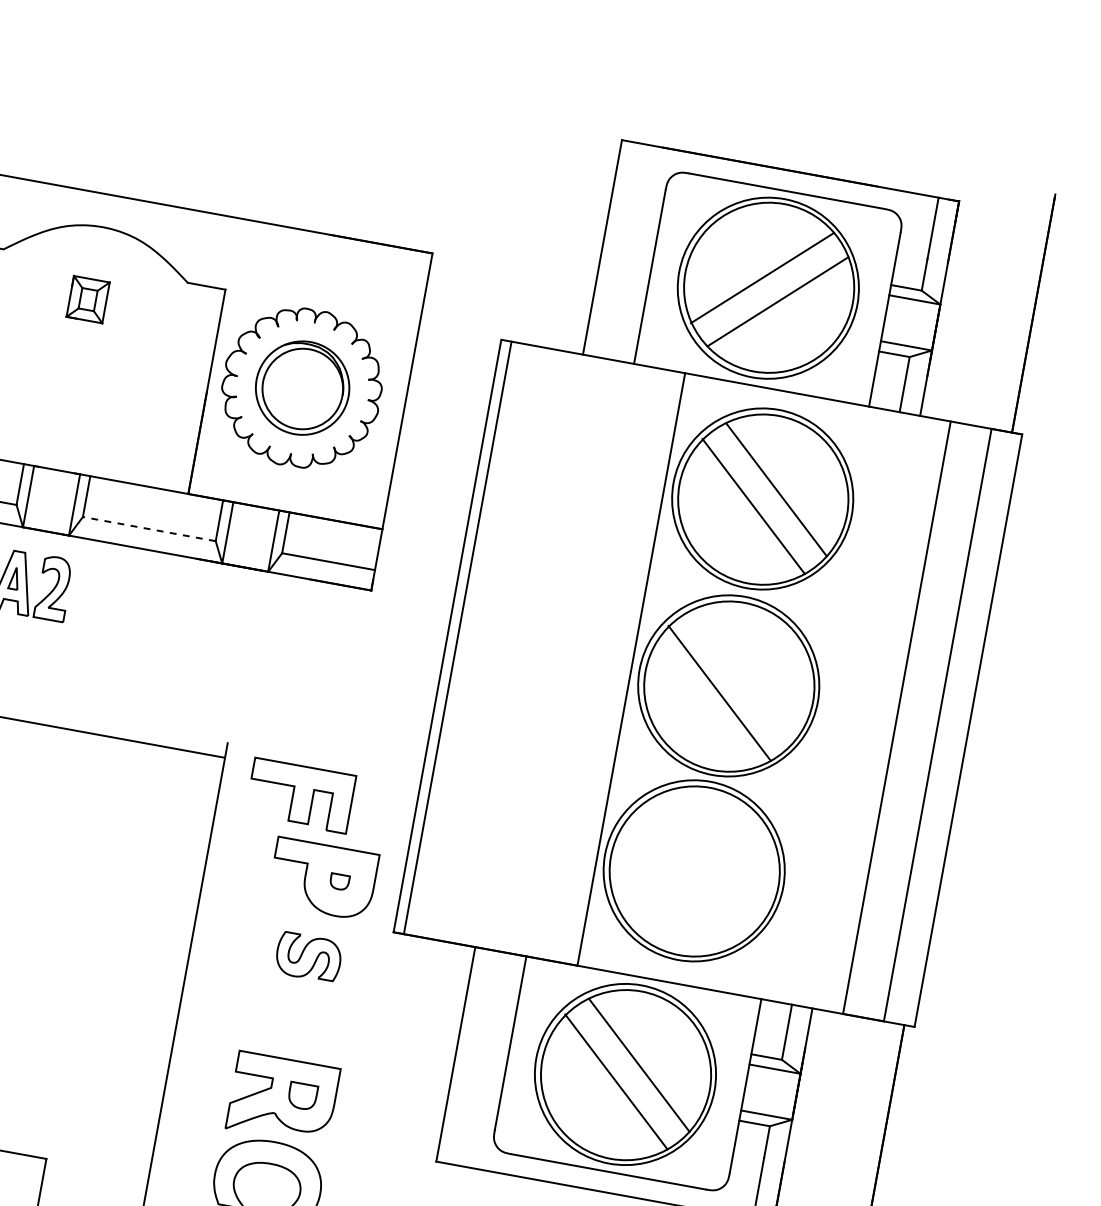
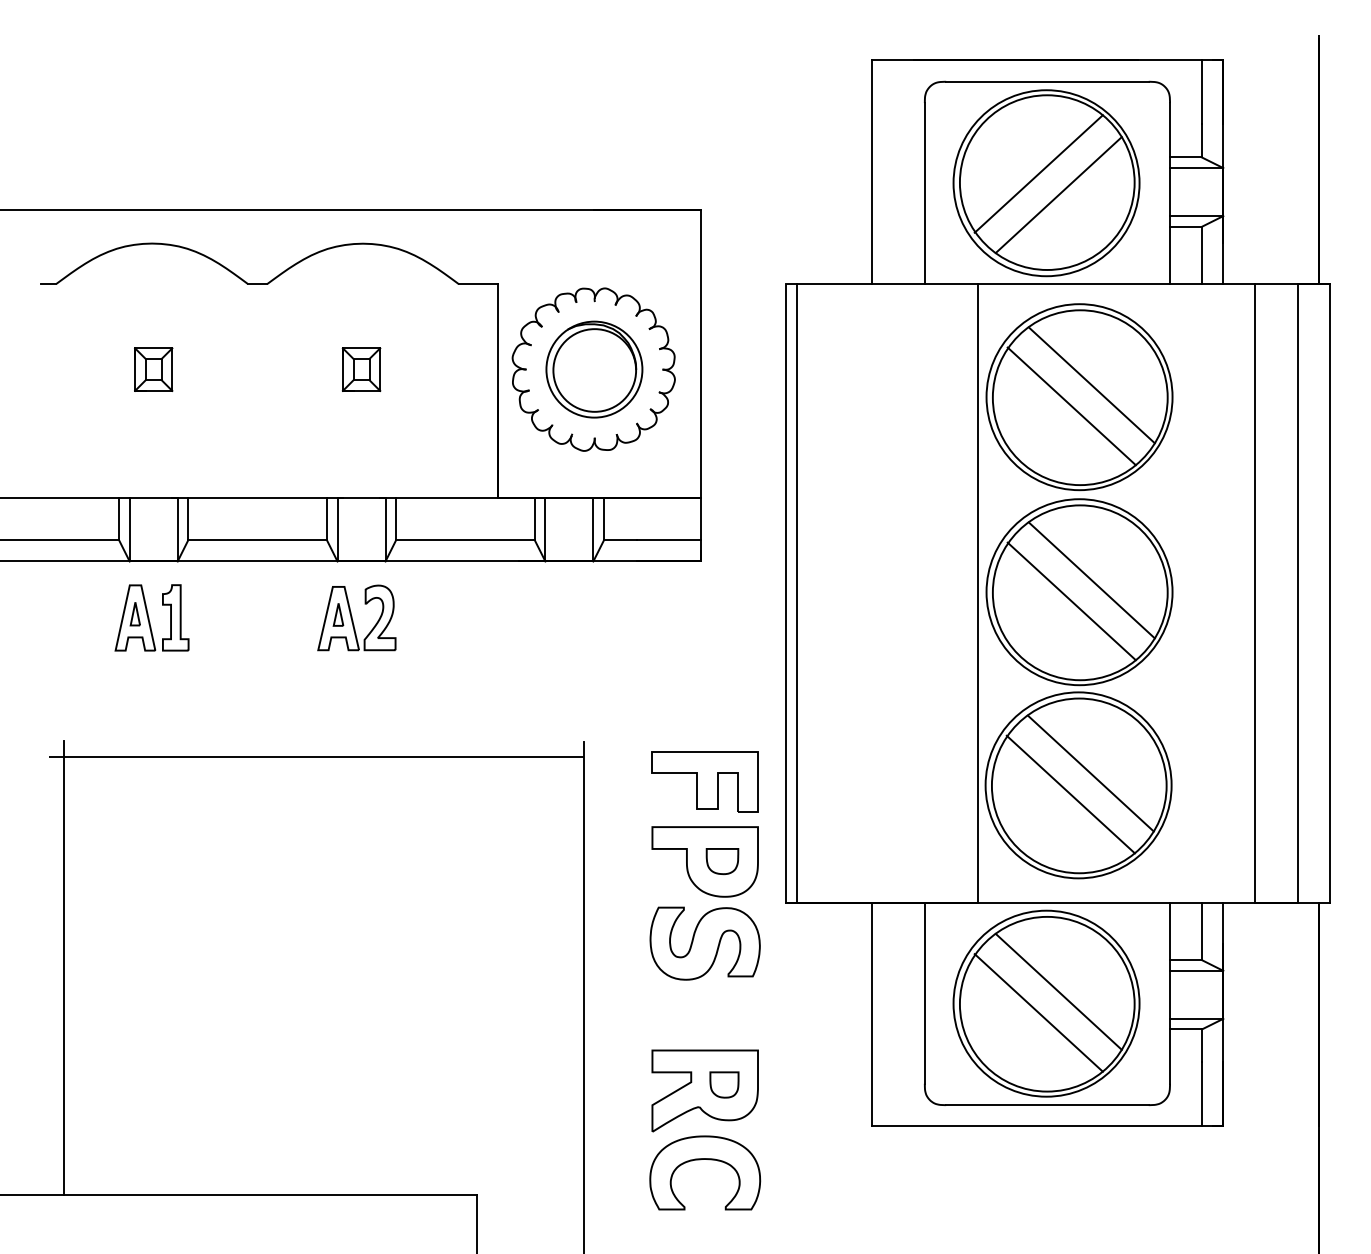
part: (88, 299) -> (361, 369), moved
line: (148, 529) -> (464, 540), dashed -> solid
line: (742, 676) -> (1091, 580), added
part: (299, 795) -> (704, 781), moved
line: (707, 861) -> (1090, 773), added
line: (684, 878) -> (1070, 794), added
part: (339, 881) -> (722, 861), size x1.67
part: (308, 957) -> (704, 943), size x1.67

